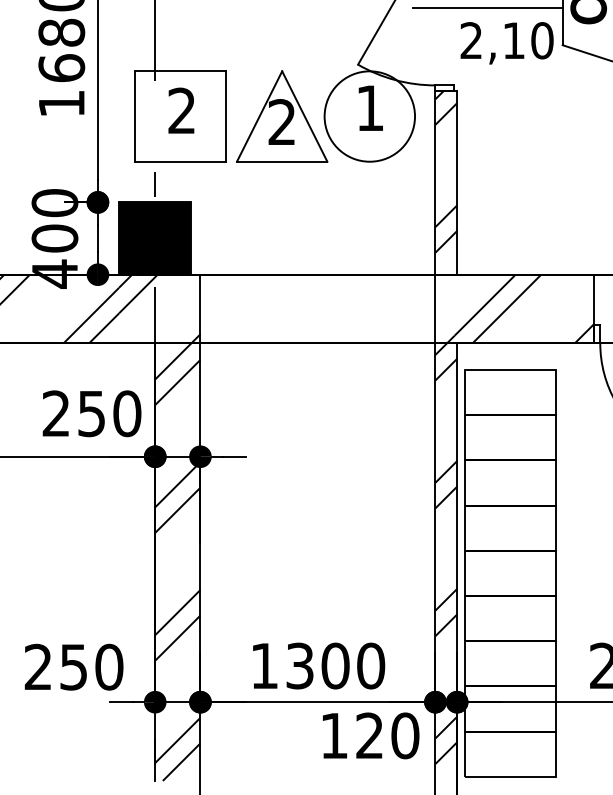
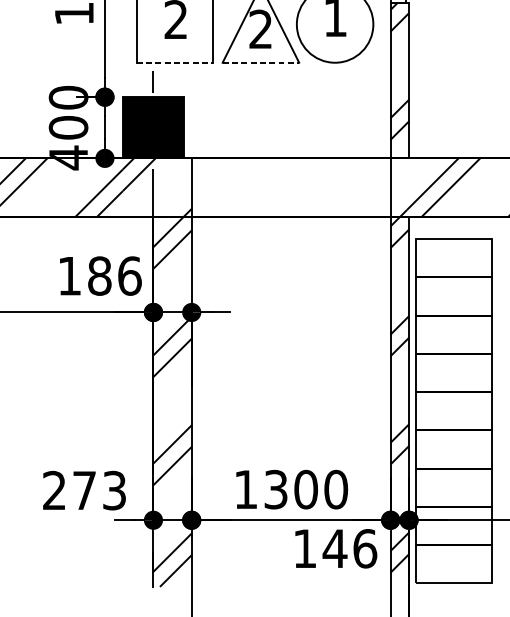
line: (181, 161) -> (175, 62), solid -> dashed
line: (282, 161) -> (261, 62), solid -> dashed
text: (91, 413) -> (99, 275), 250 -> 186
text: (91, 666) -> (99, 490), 250 -> 273
text: (387, 735) -> (350, 548), 120 -> 146

